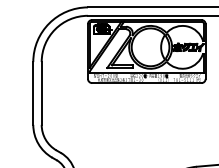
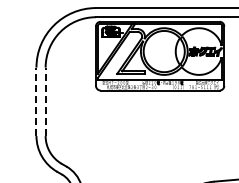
line: (33, 93) -> (36, 101), solid -> dashed
line: (41, 93) -> (45, 101), solid -> dashed

